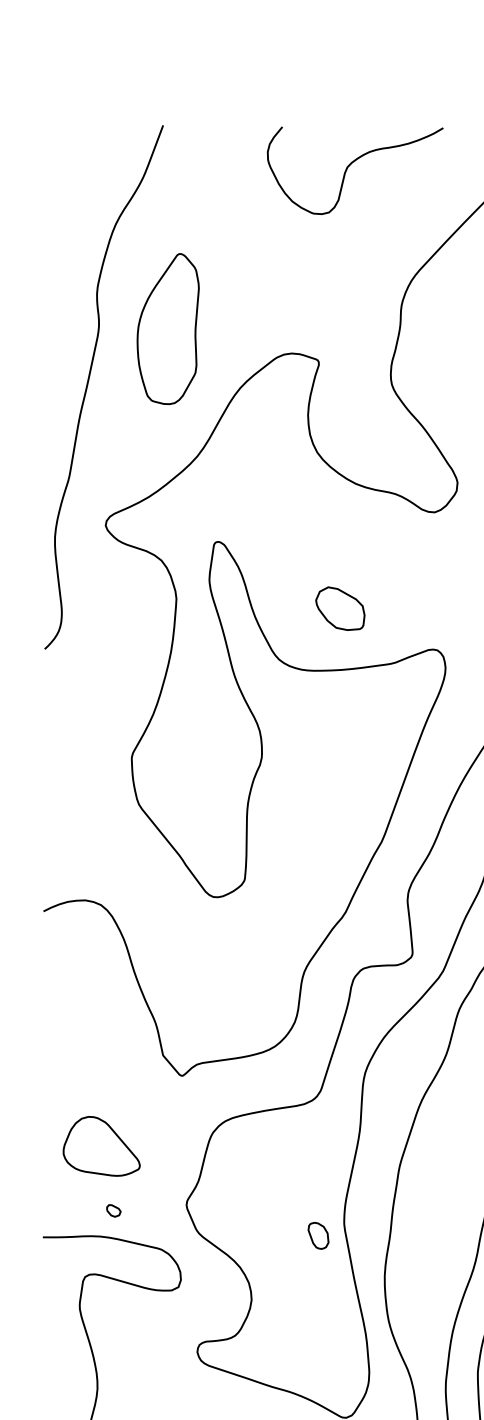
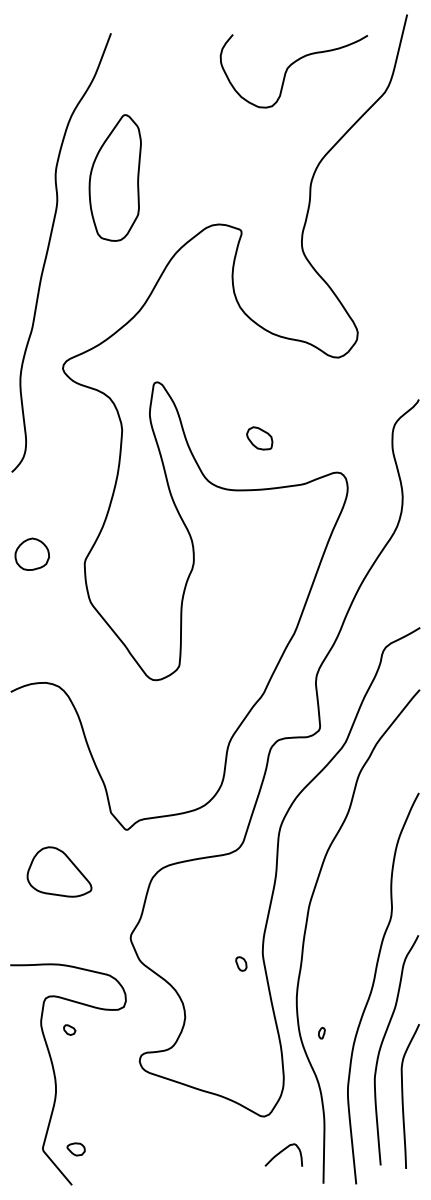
curve: (348, 168) -> (288, 69), moved
part: (167, 328) -> (114, 177), moved
part: (340, 608) -> (259, 438), size x0.62
part: (68, 746) -> (31, 553), added
part: (101, 1145) -> (59, 871), moved
part: (113, 1210) -> (69, 1029), moved
part: (318, 1235) -> (241, 963), size x0.62
part: (414, 1317) -> (321, 1032), added

